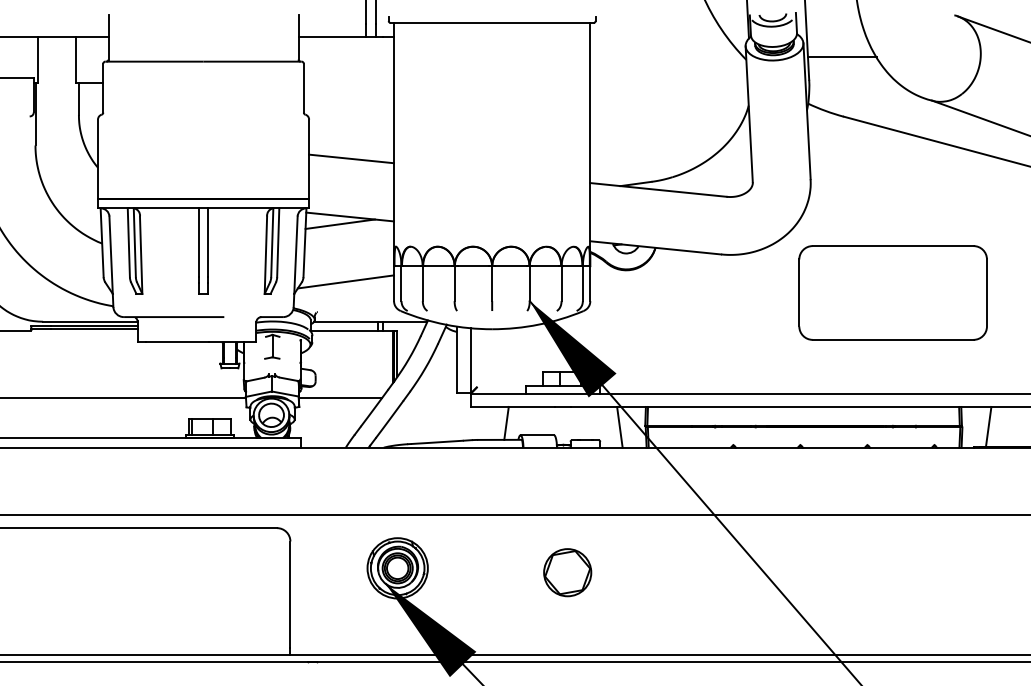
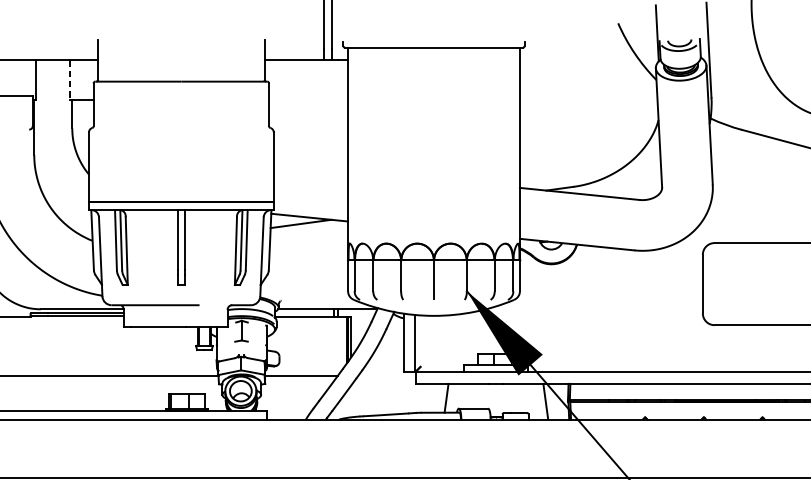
line: (841, 57) -> (739, 78), removed
line: (76, 60) -> (70, 80), solid -> dashed
line: (351, 158) -> (310, 166), removed
line: (345, 281) -> (305, 274), removed

